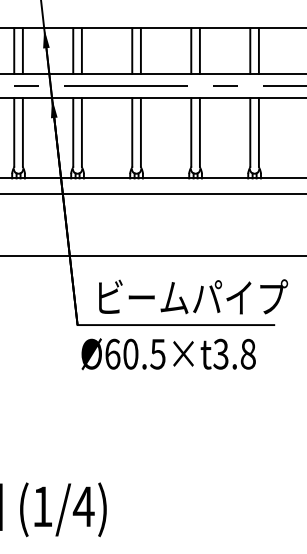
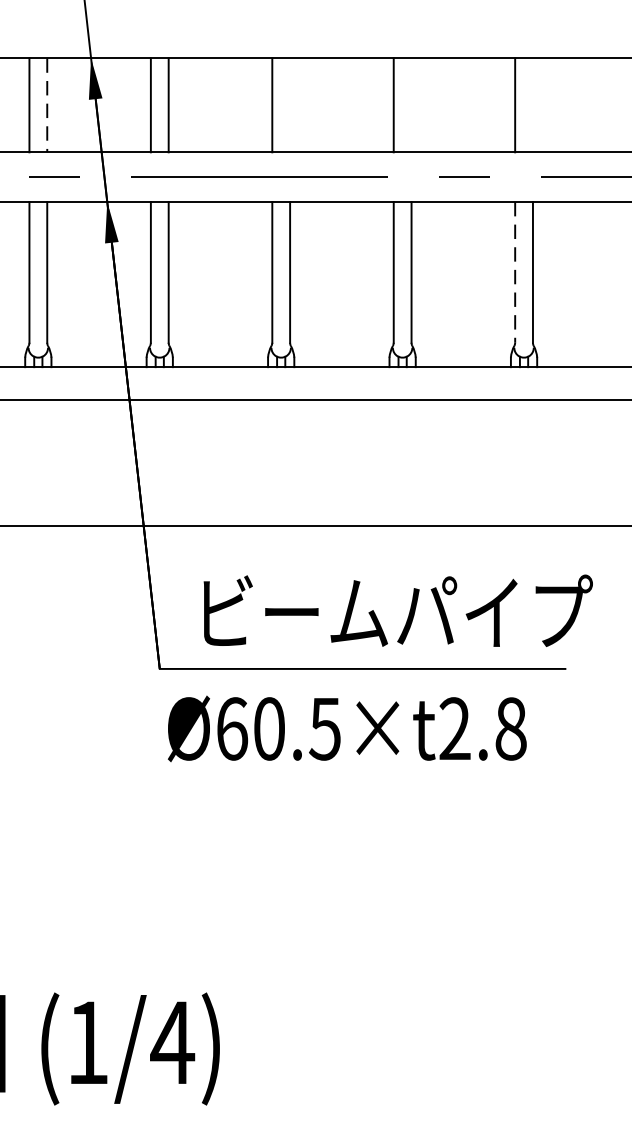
line: (22, 51) -> (46, 105), solid -> dashed
line: (140, 51) -> (289, 105), removed
line: (199, 51) -> (410, 105), removed
line: (258, 51) -> (532, 105), removed
line: (250, 132) -> (515, 272), solid -> dashed
text: (220, 354) -> (453, 729), Ø60.5×t3.8 -> Ø60.5×t2.8

